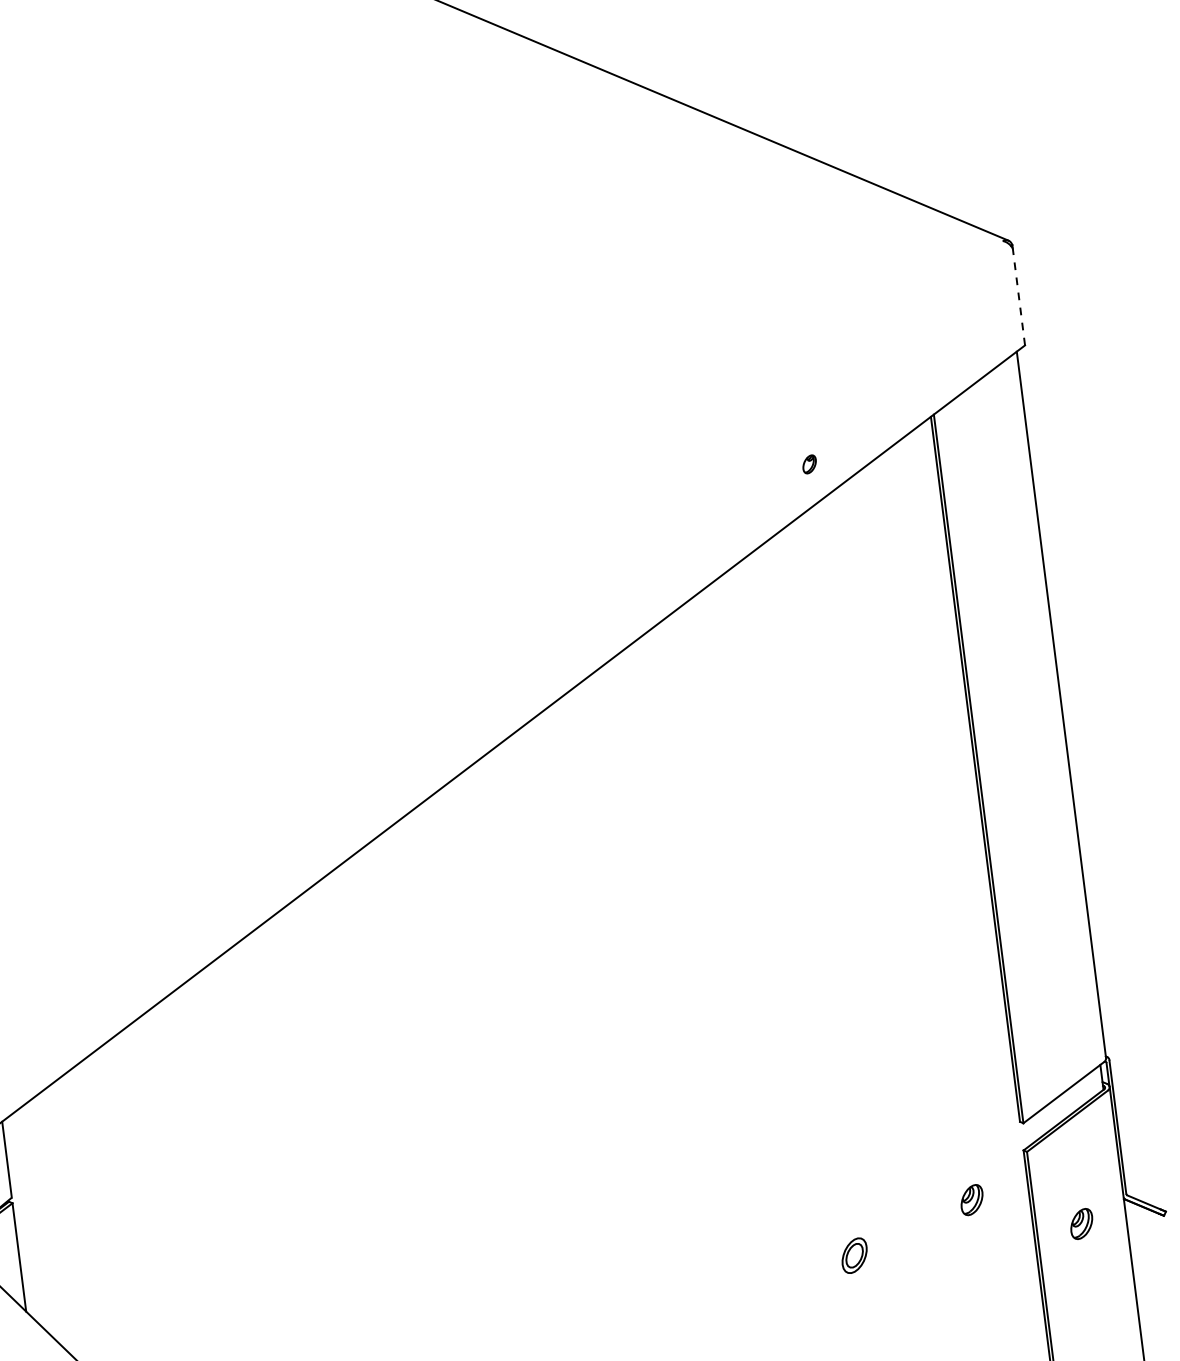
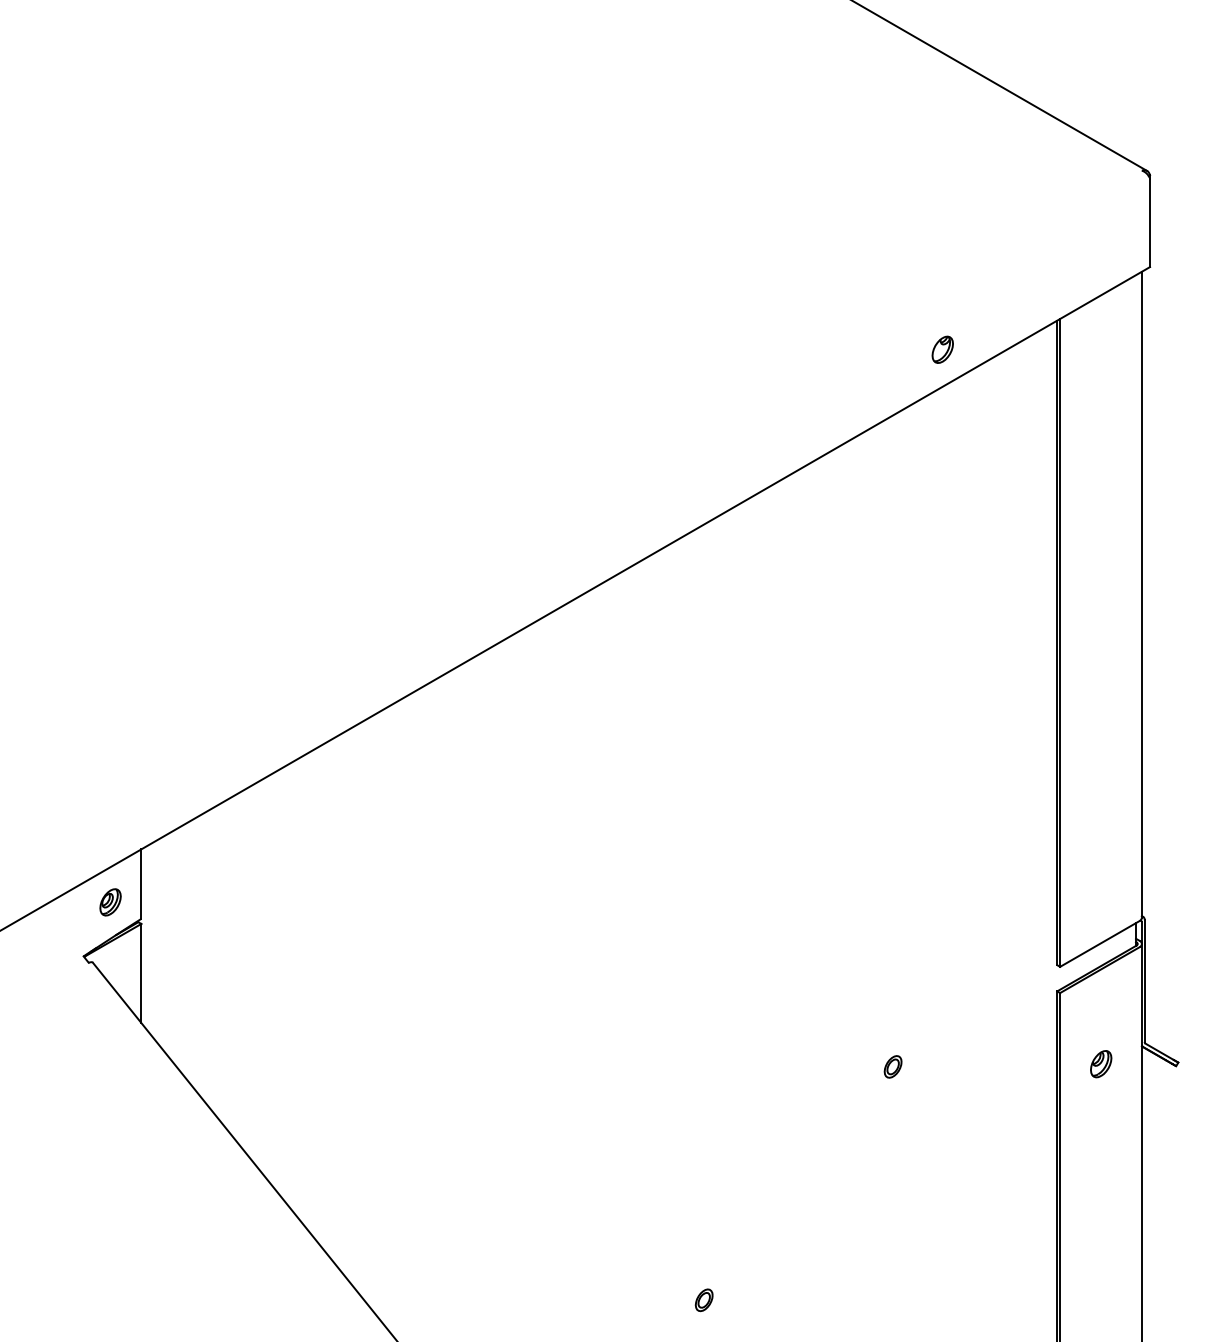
line: (1019, 296) -> (1150, 222), dashed -> solid
part: (809, 464) -> (942, 349), size x1.67
part: (972, 1200) -> (1005, 1030), removed
part: (853, 1255) -> (892, 1066), size x0.71

